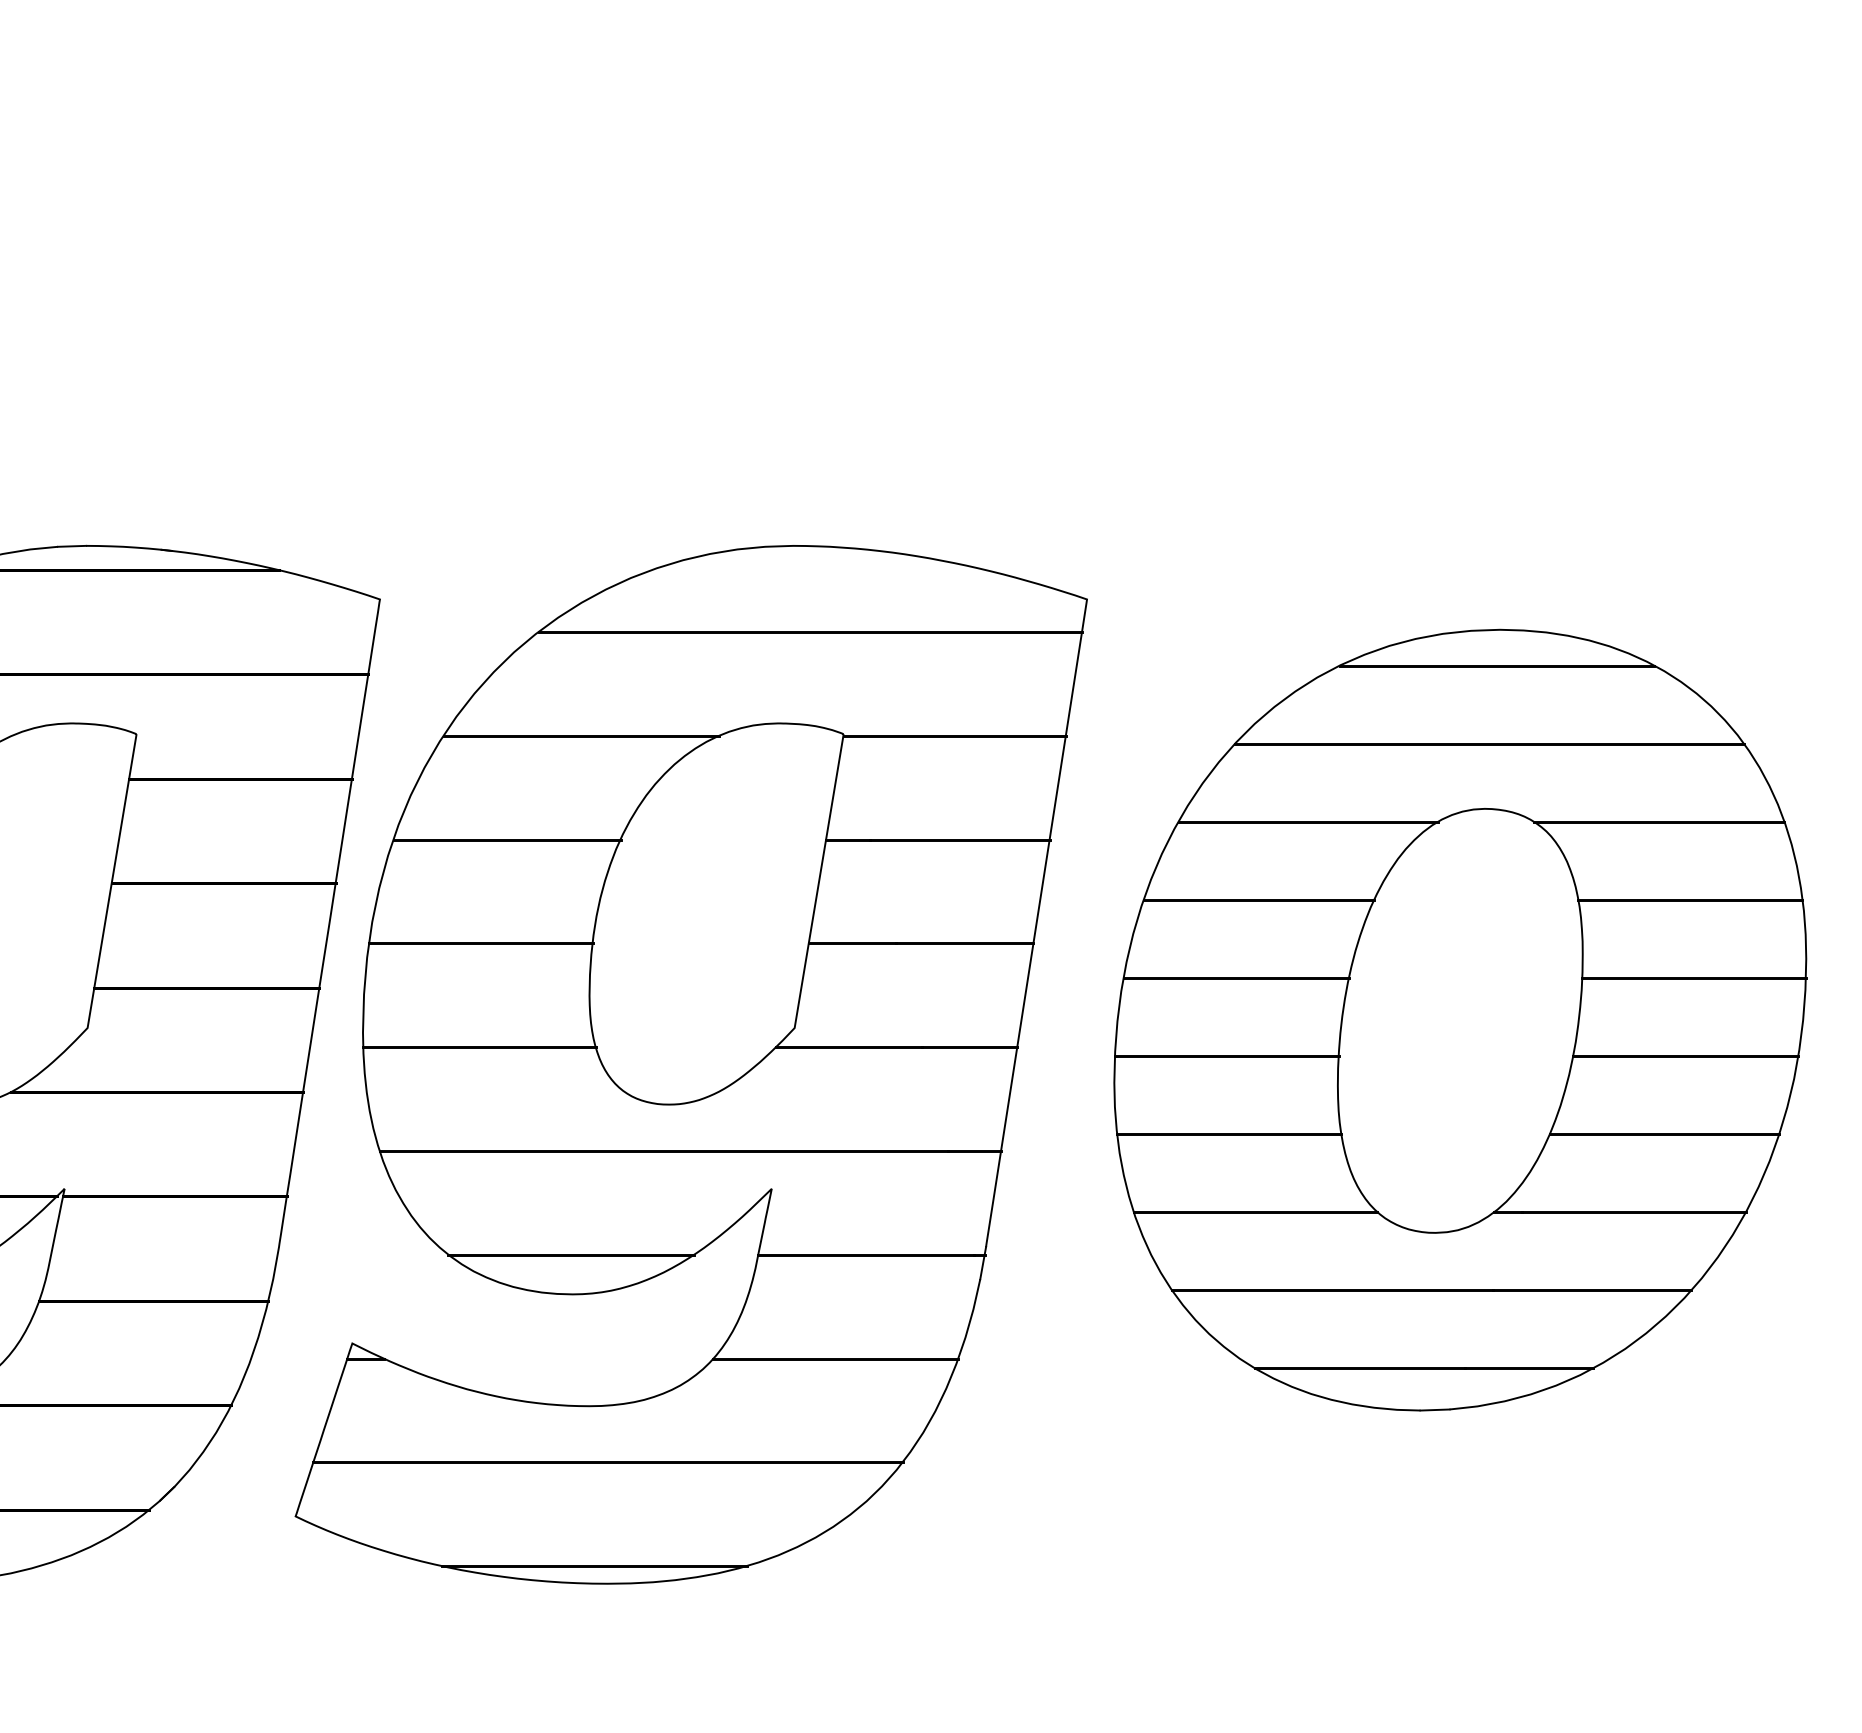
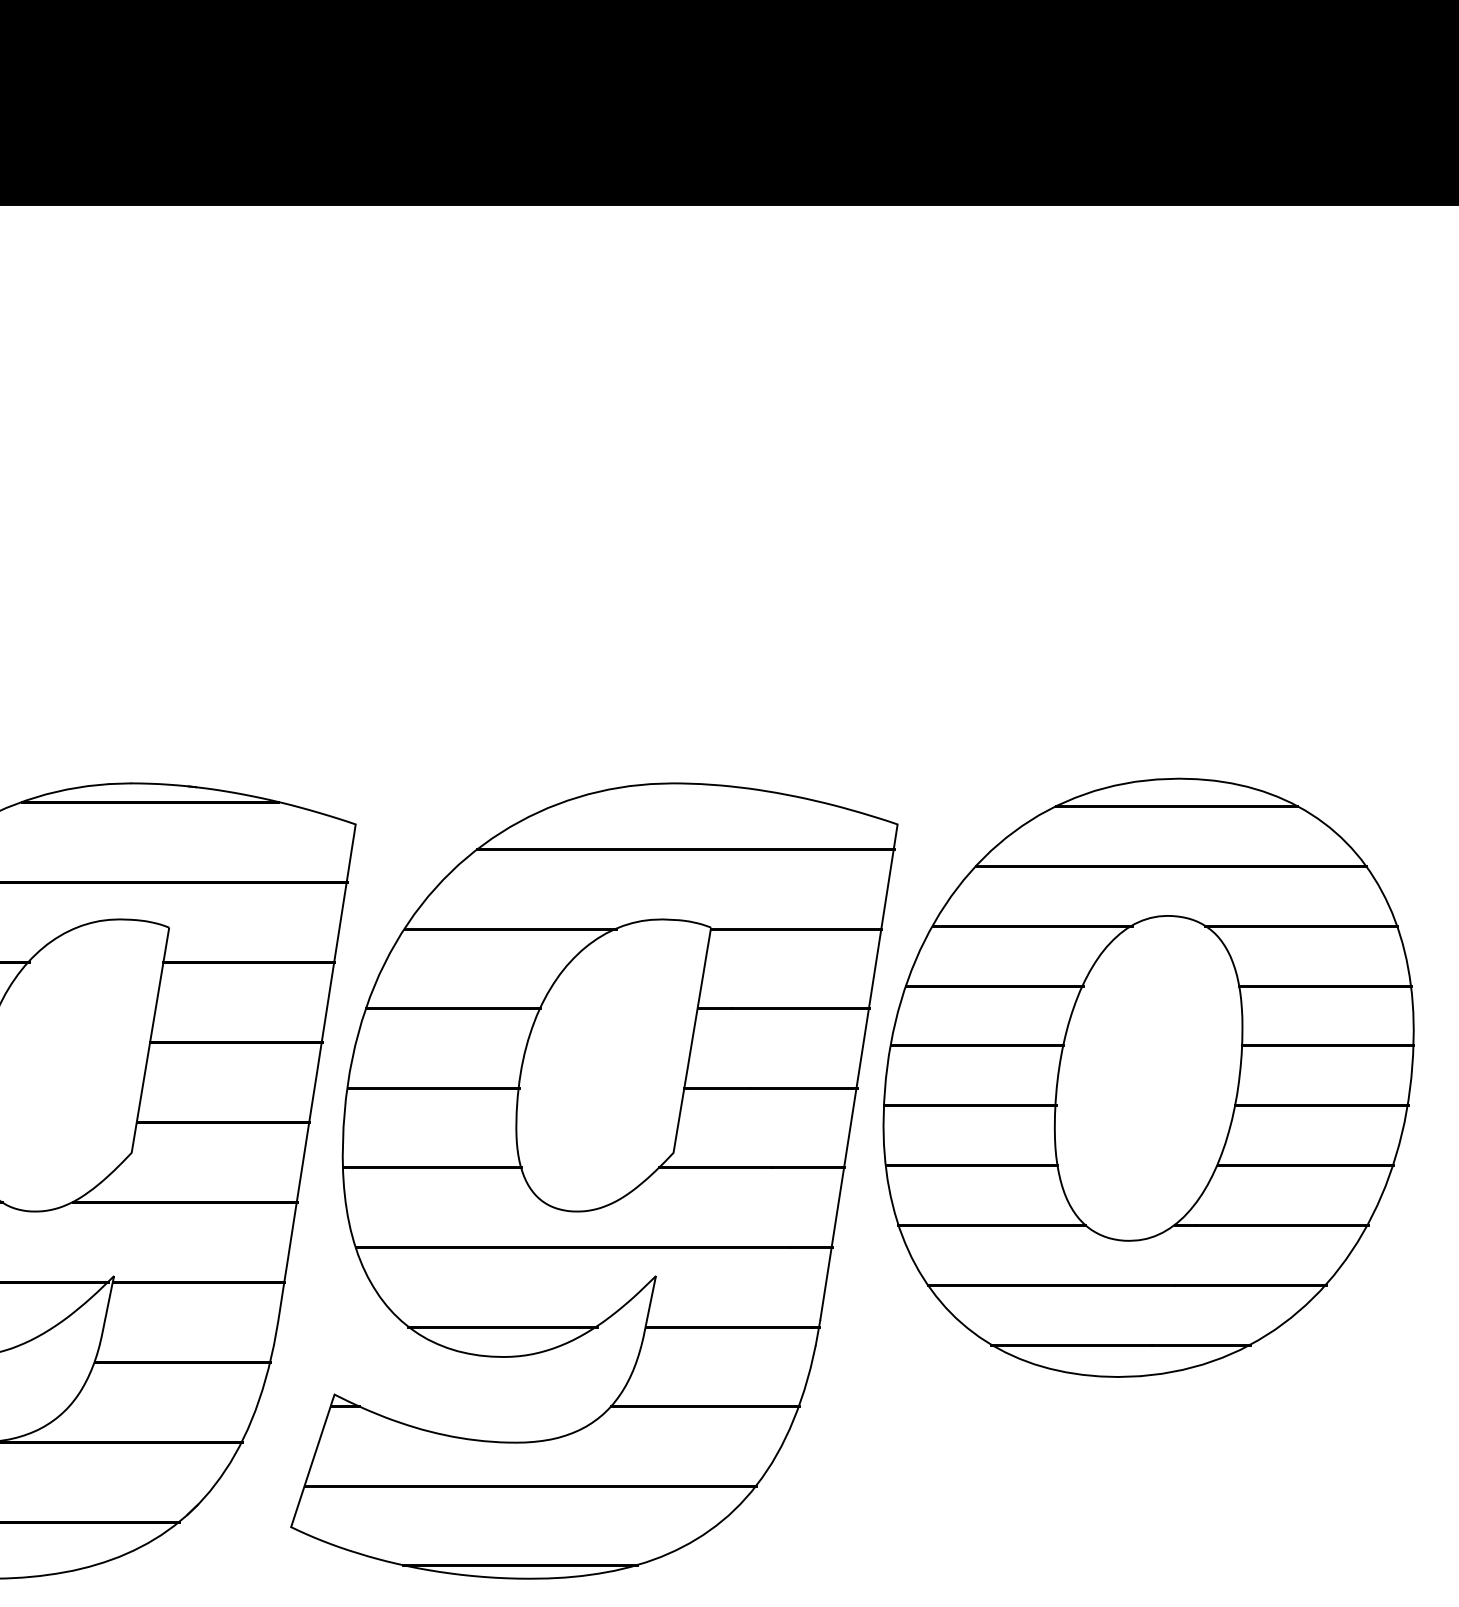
part: (1460, 1019) -> (1148, 1077), moved

